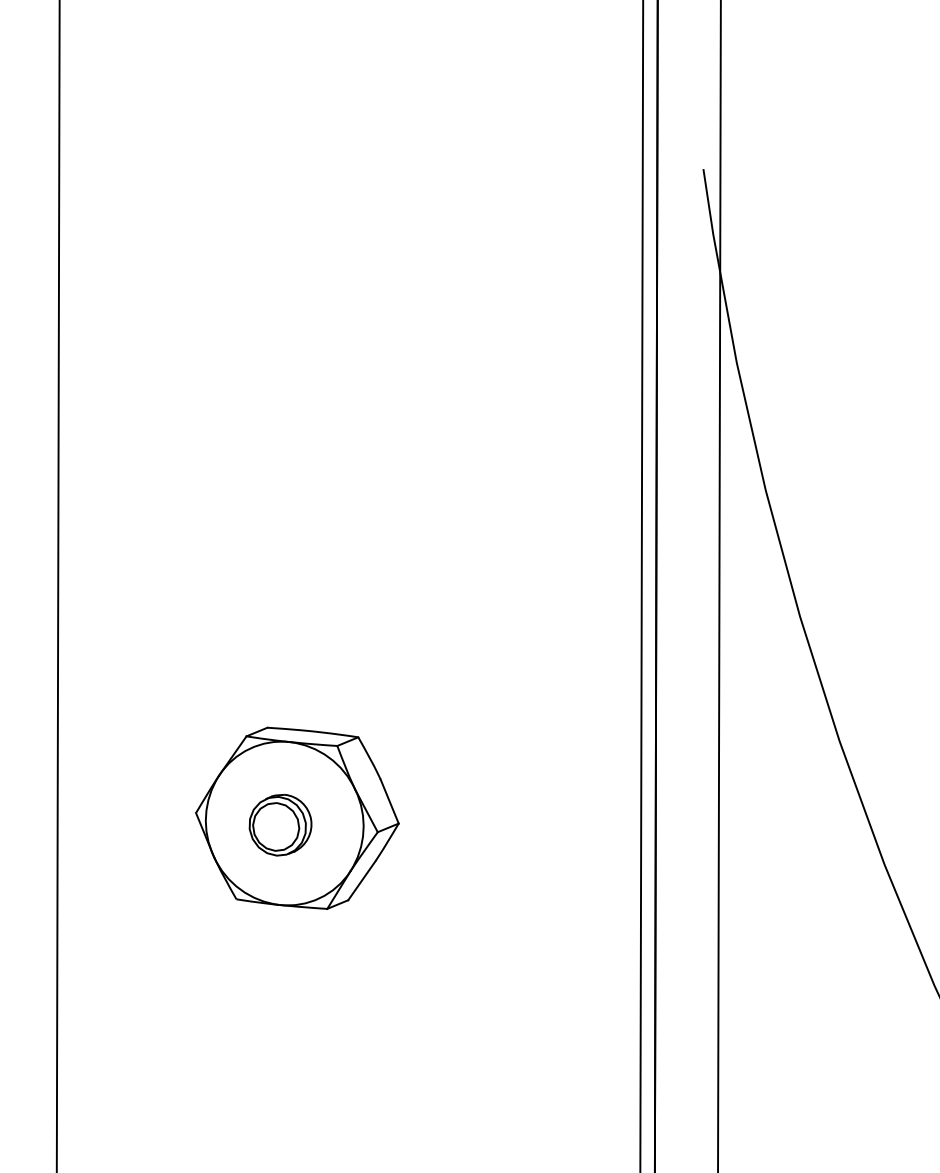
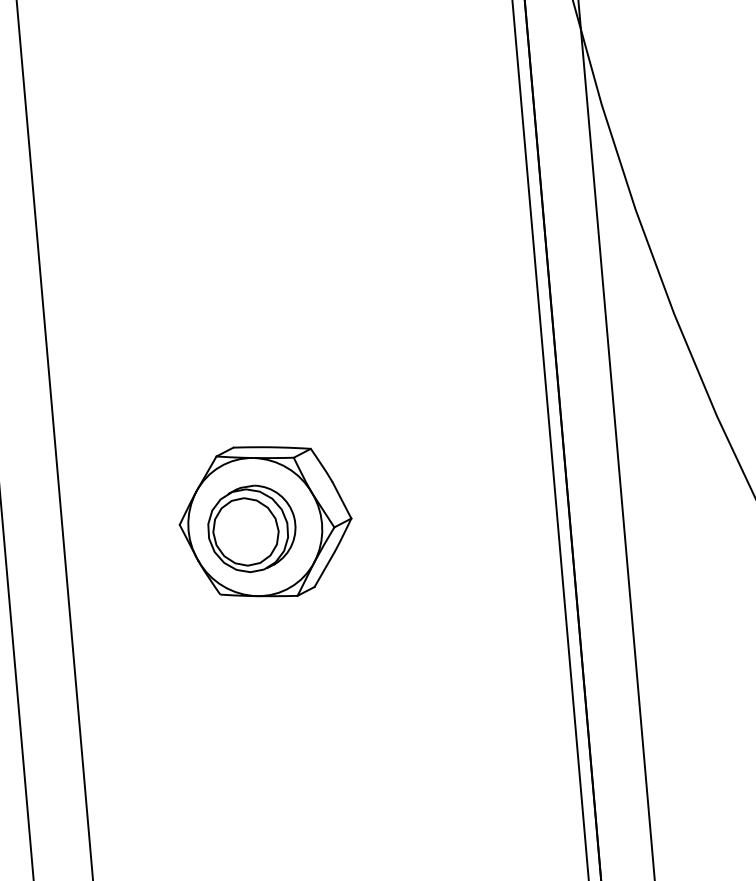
part: (280, 824) -> (251, 528), size x1.67

